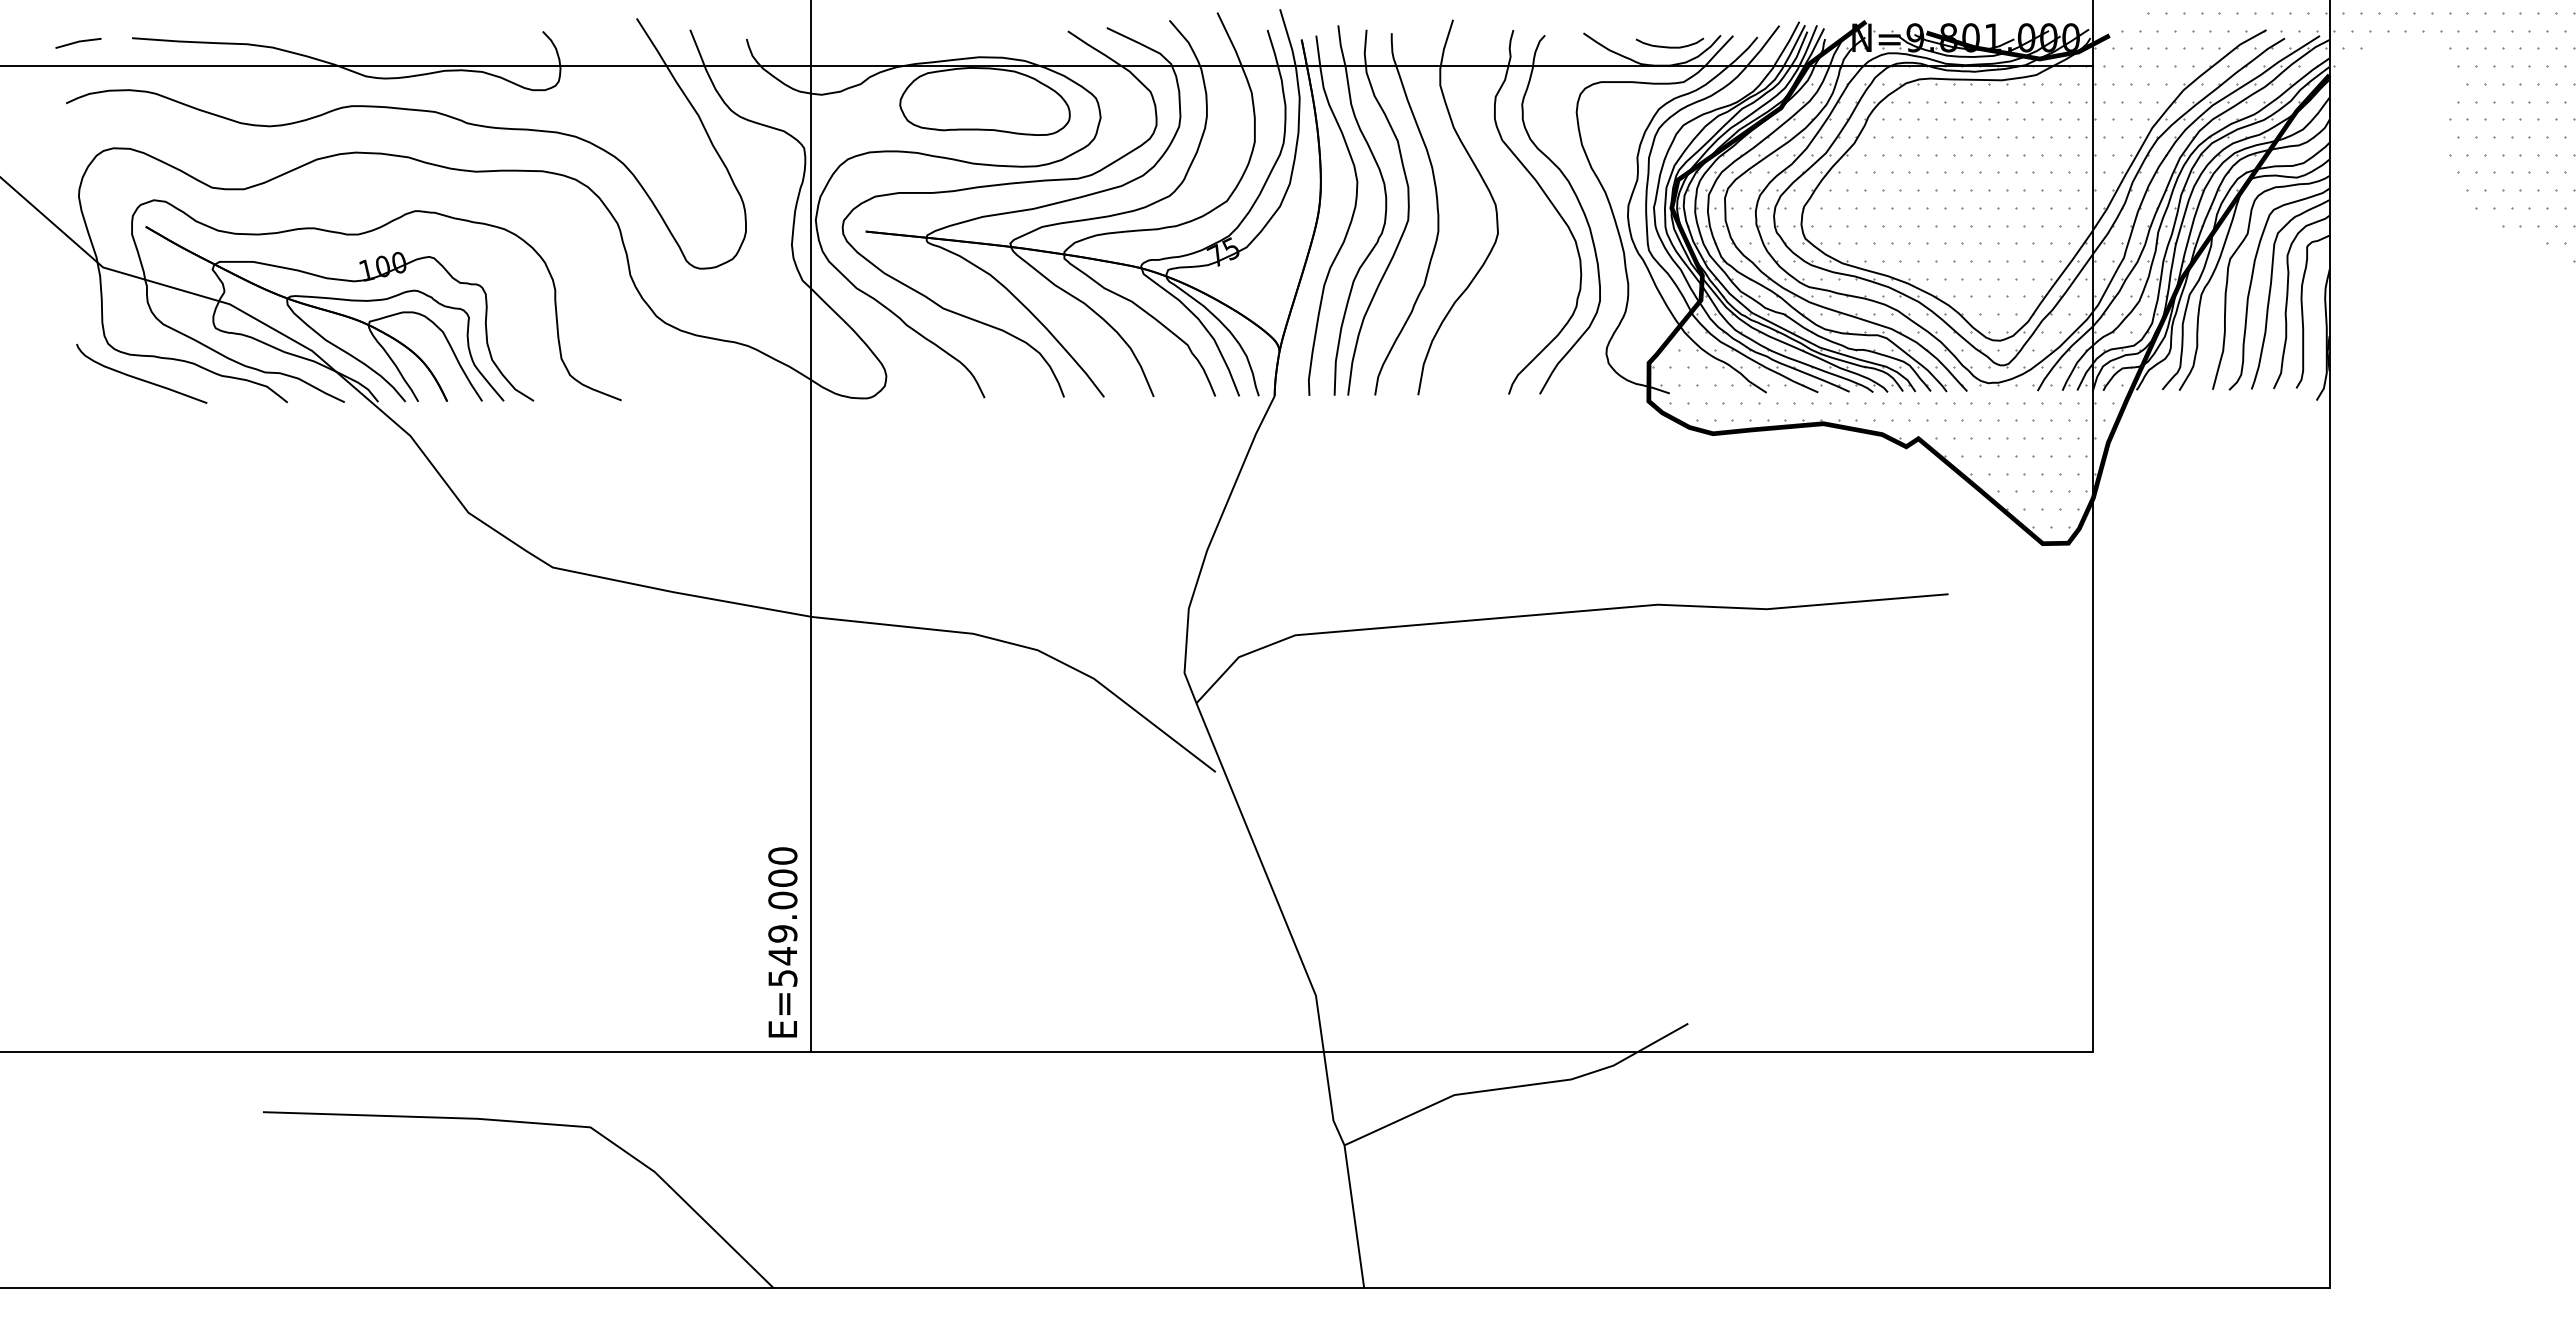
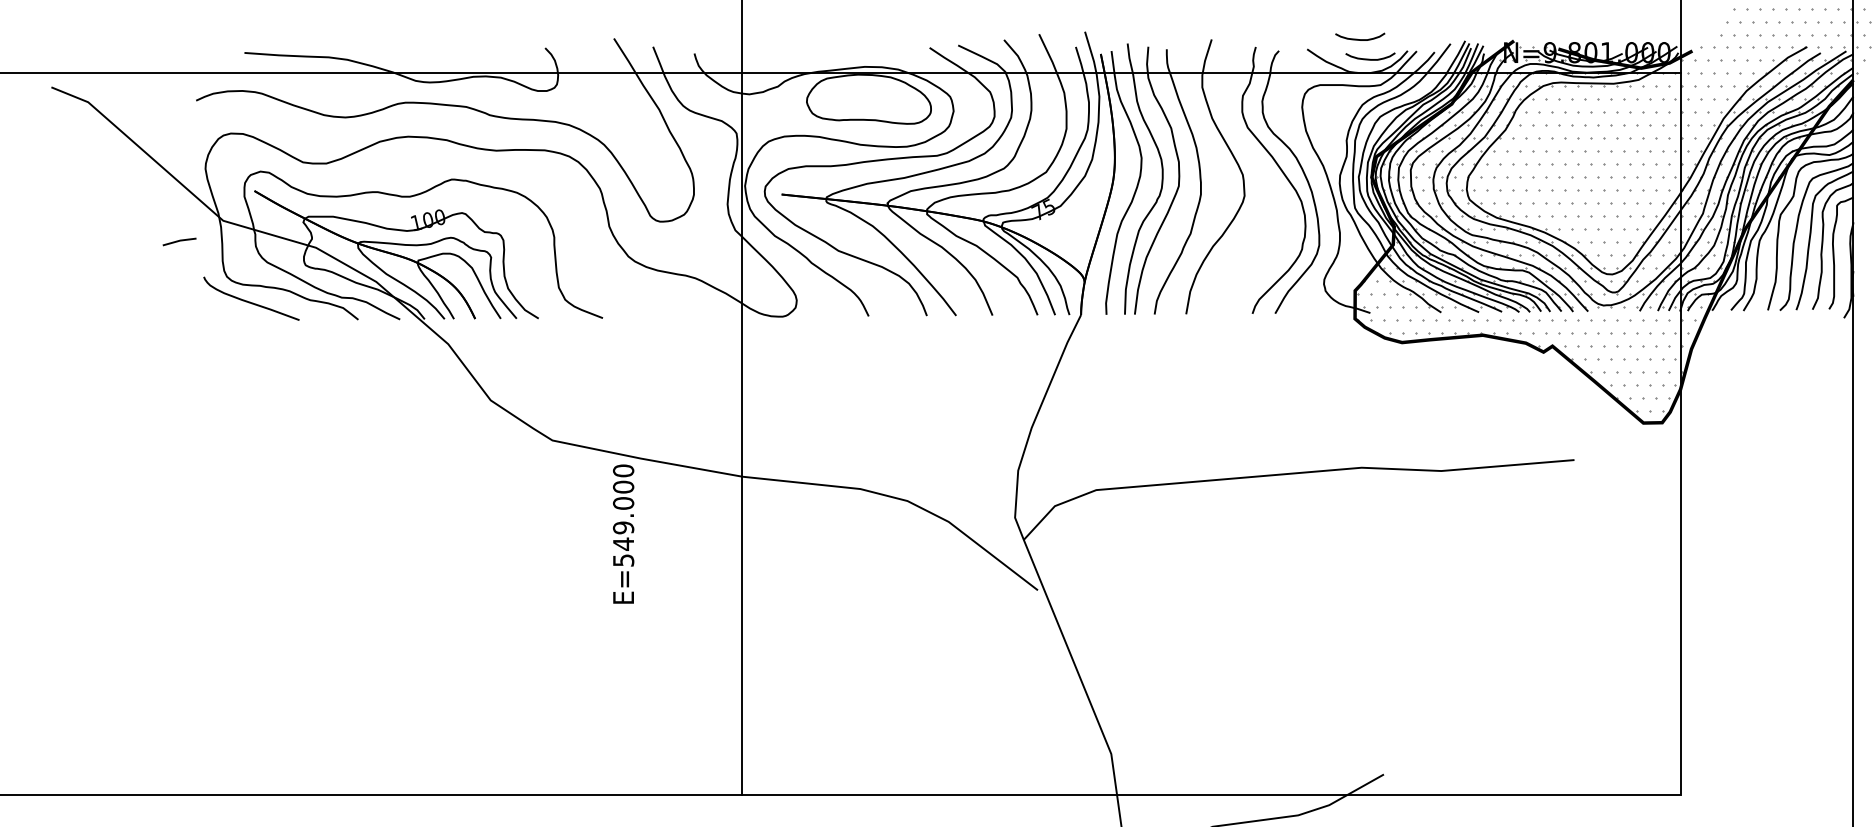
curve: (1655, 19) -> (1359, 39), added
line: (78, 42) -> (179, 241), moved
text: (782, 942) -> (623, 534), moved

